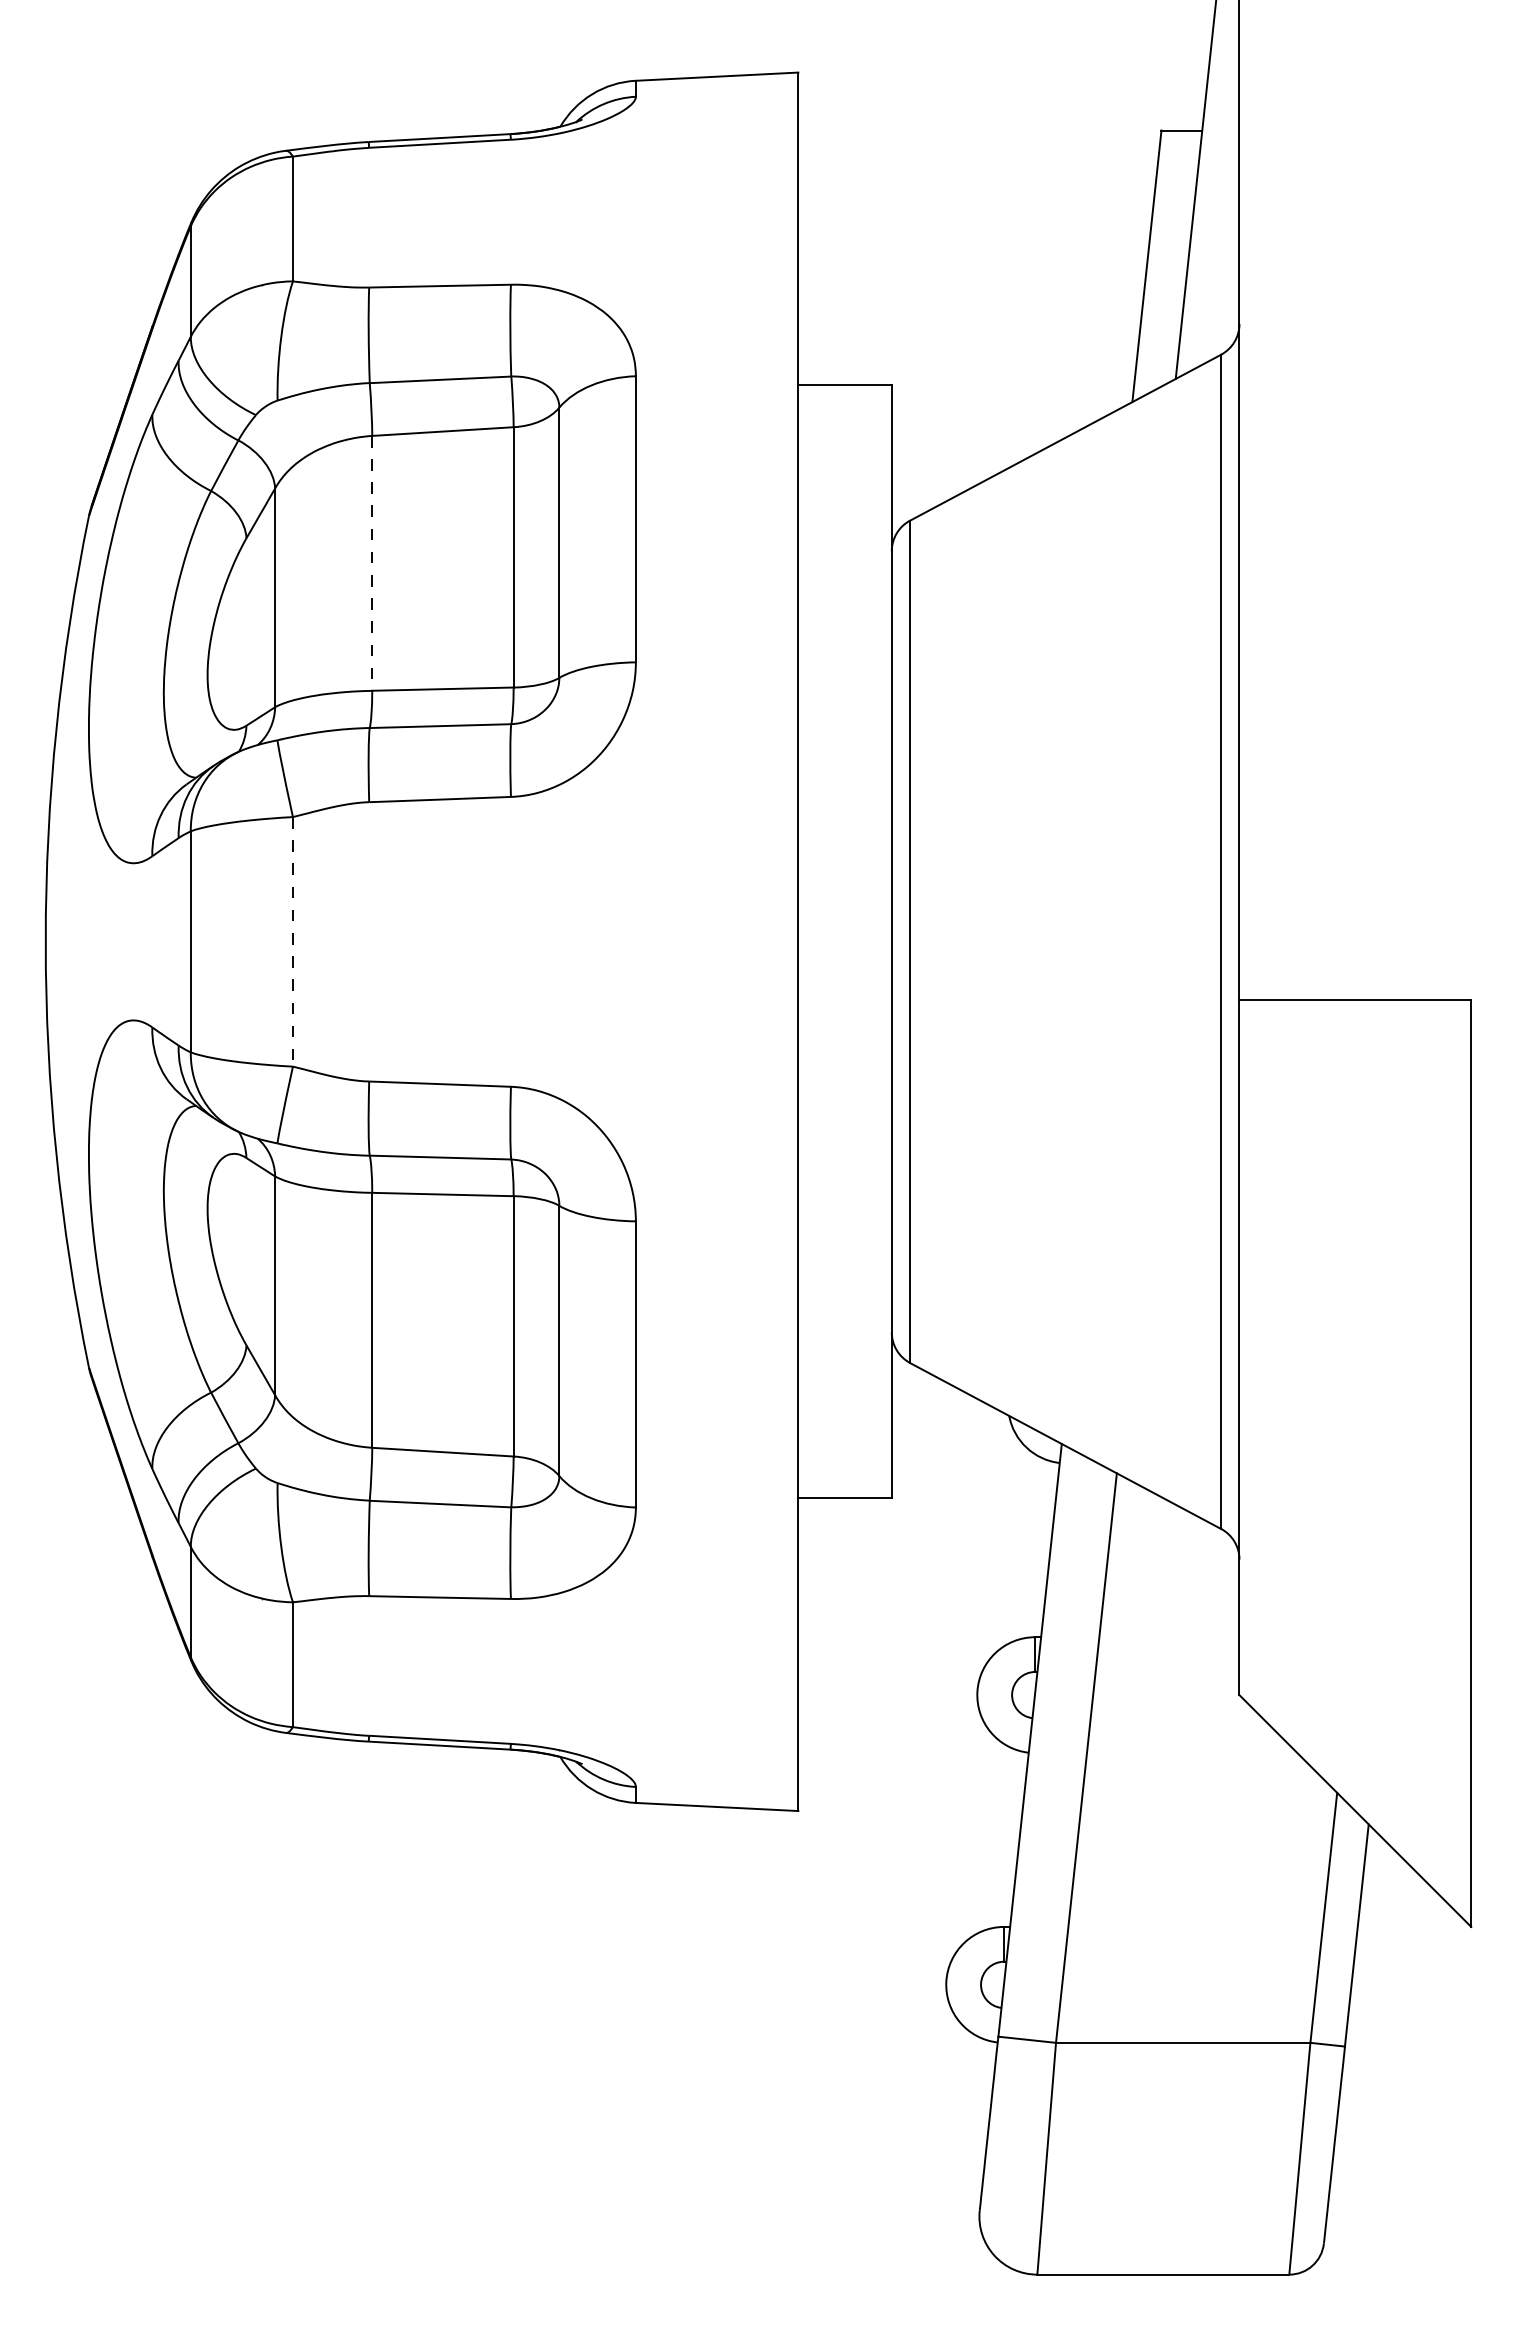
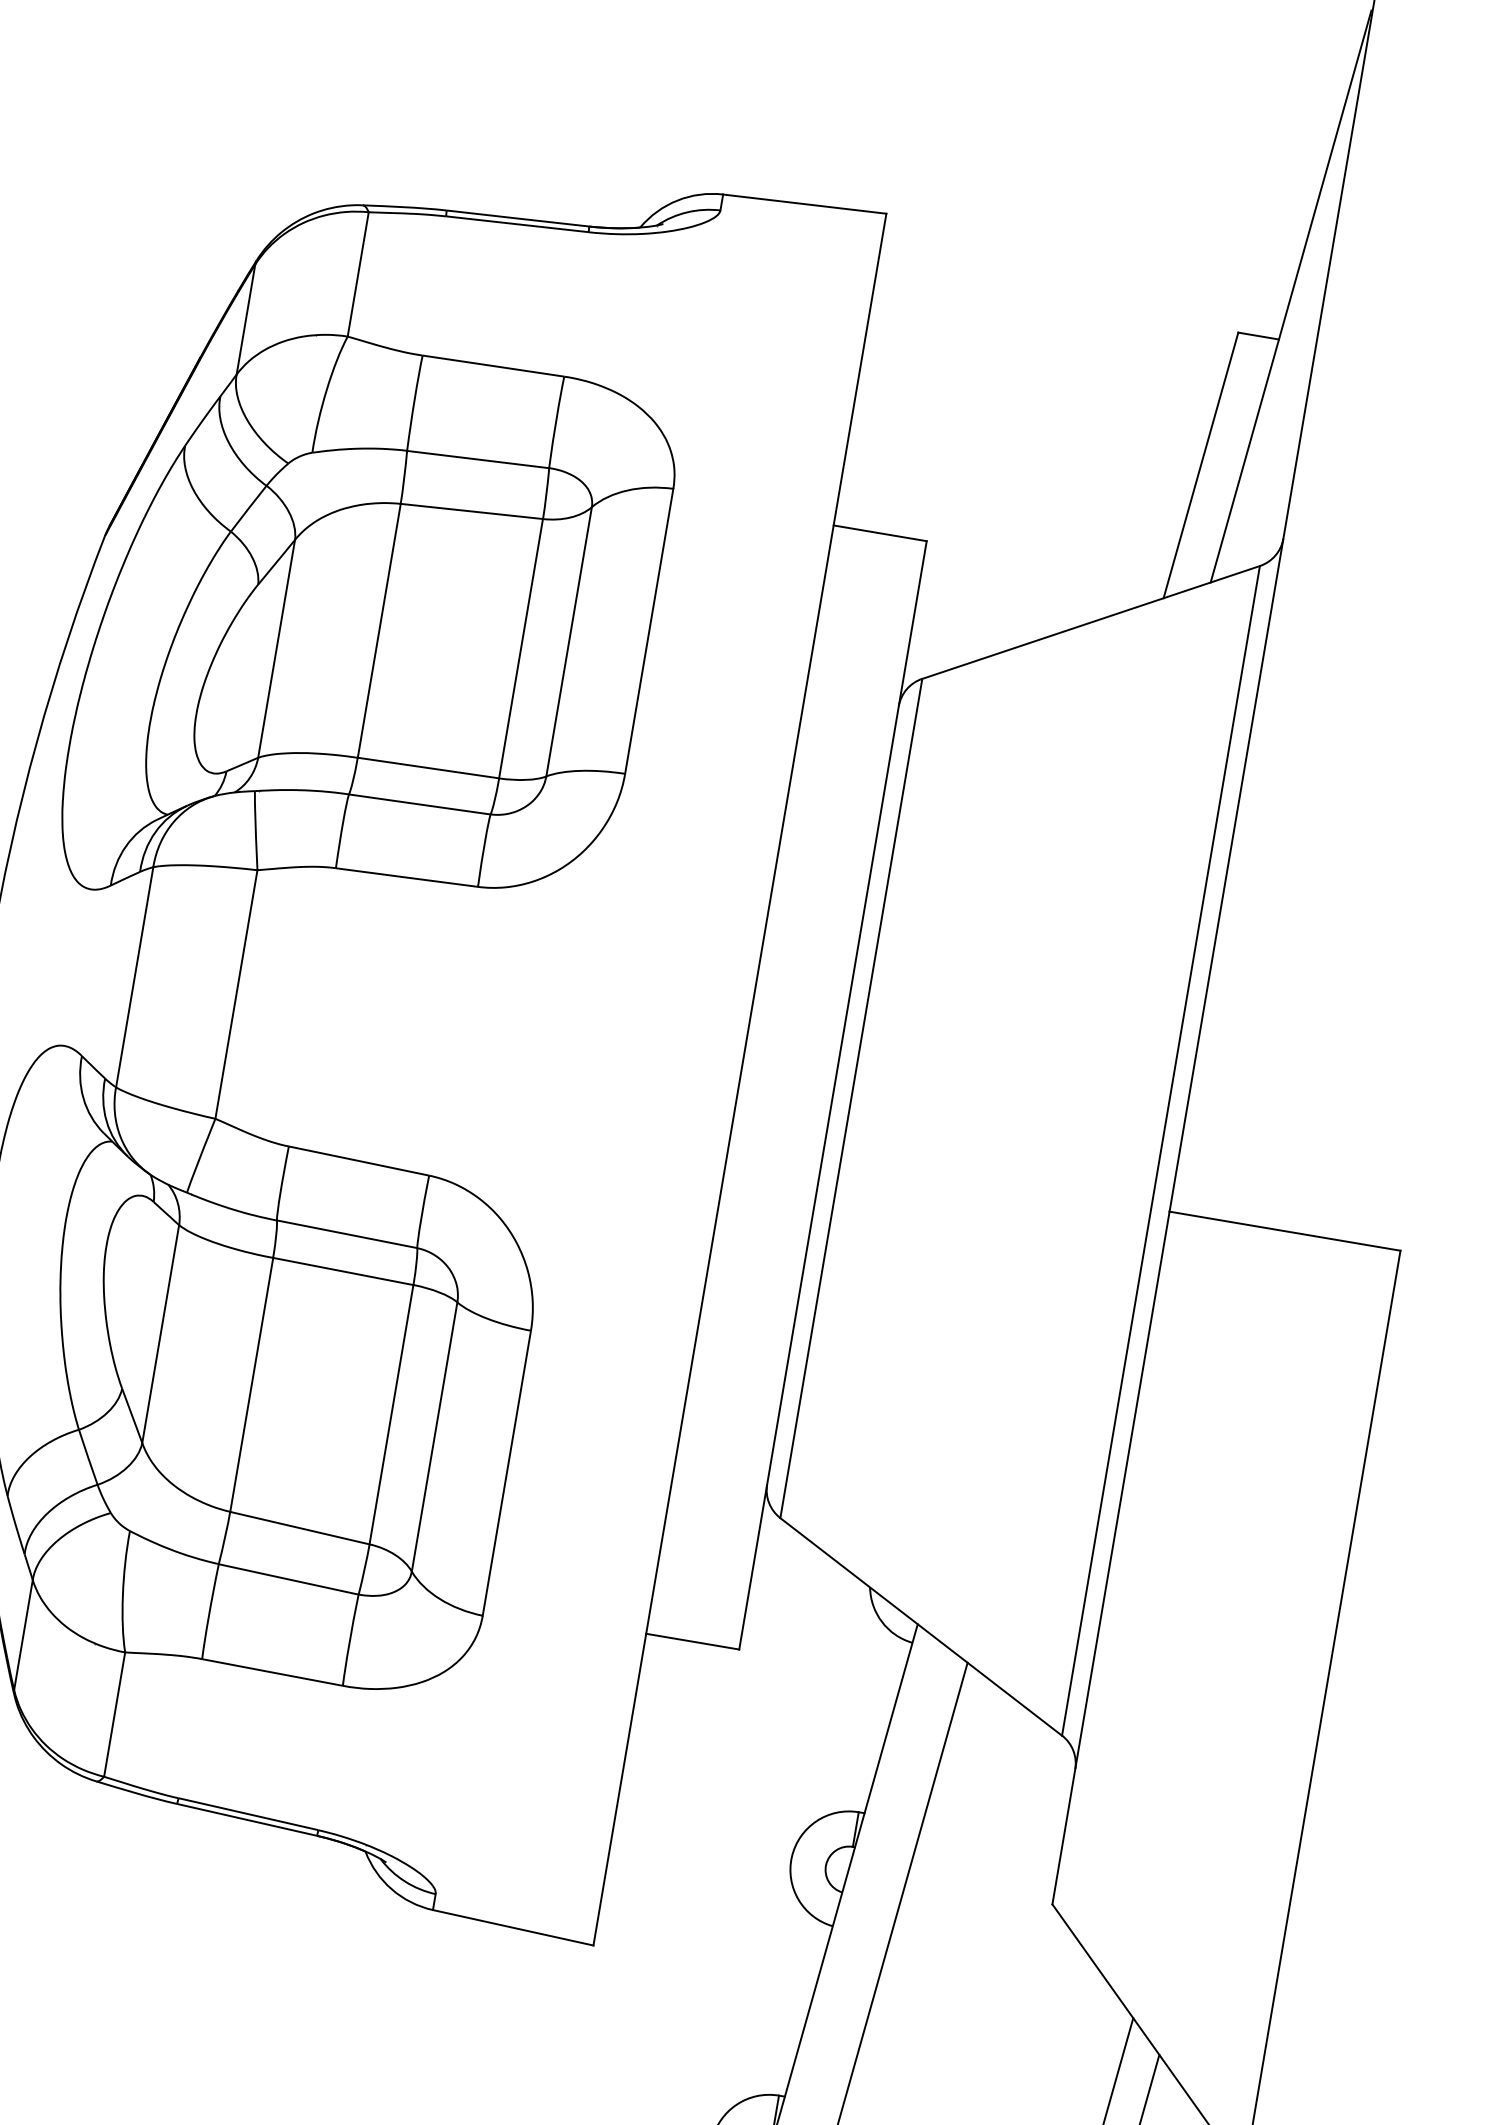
line: (372, 563) -> (379, 631), dashed -> solid
line: (292, 941) -> (236, 994), dashed -> solid

